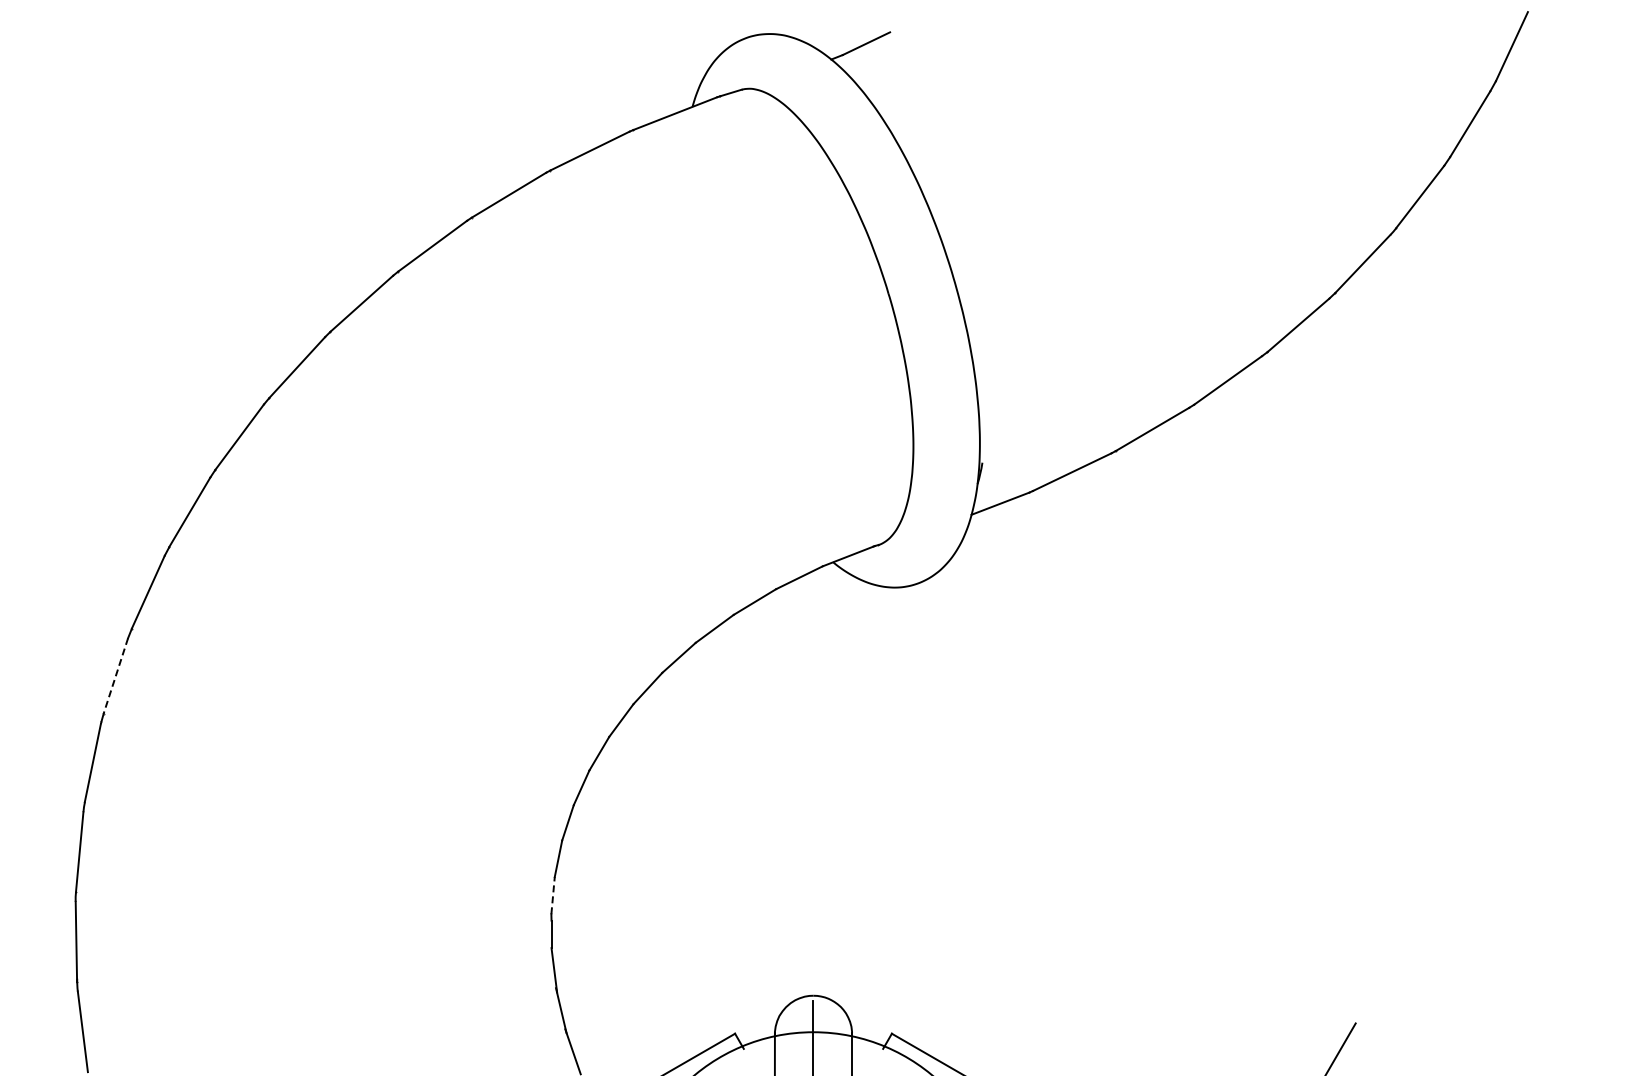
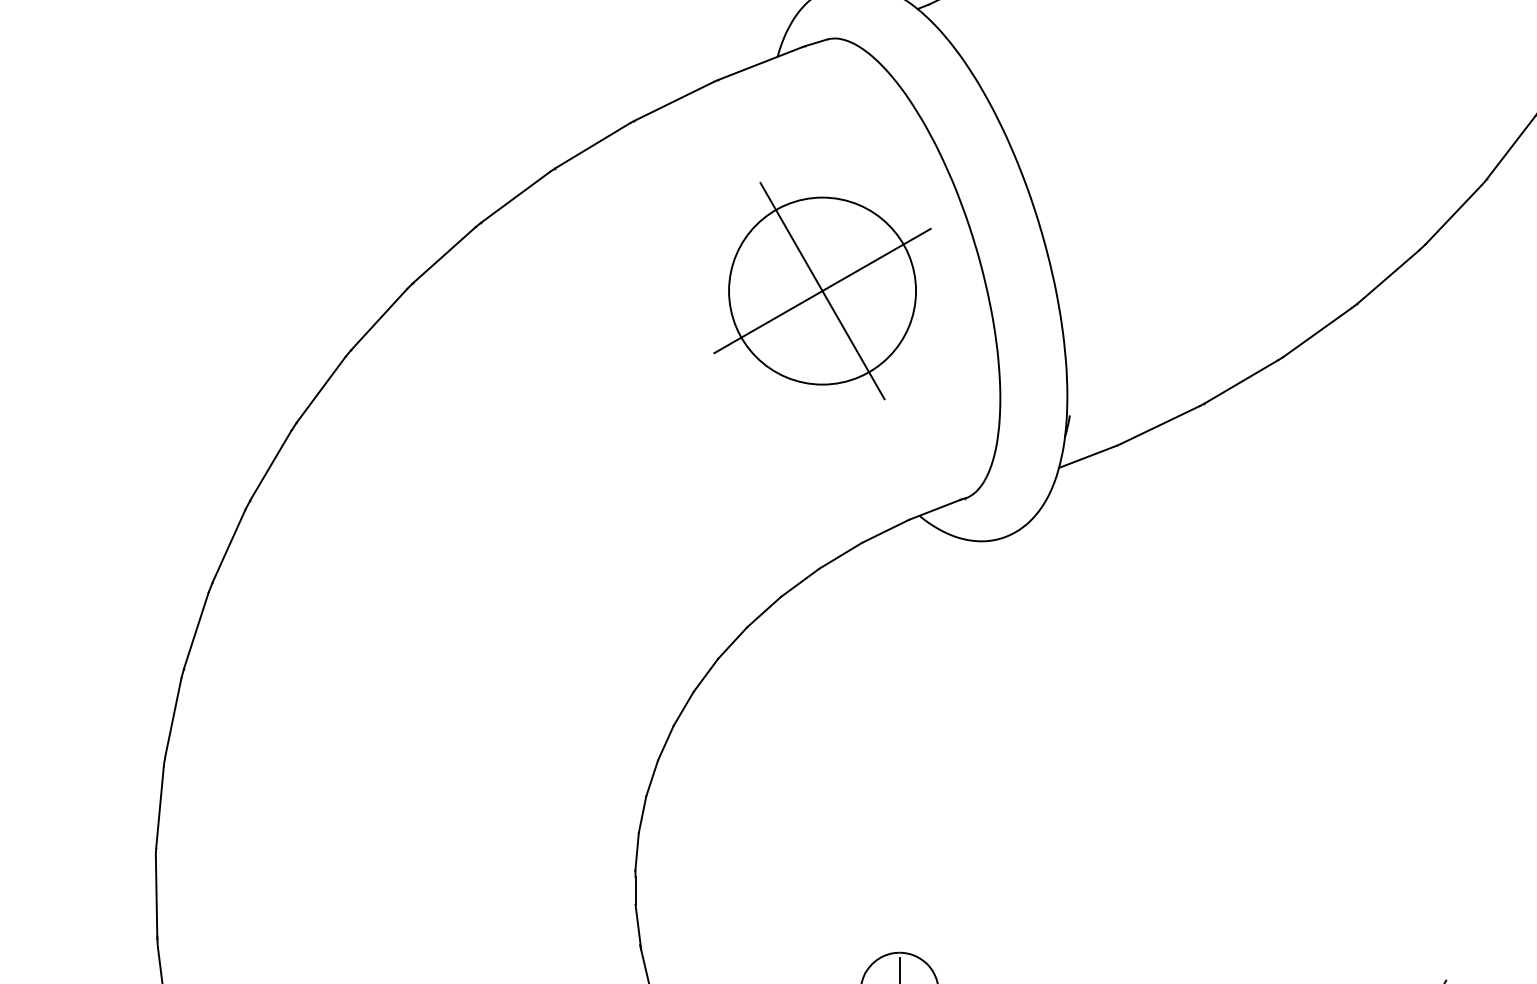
part: (736, 339) -> (821, 291), added
line: (115, 676) -> (196, 630), dashed -> solid
line: (553, 895) -> (637, 851), dashed -> solid

